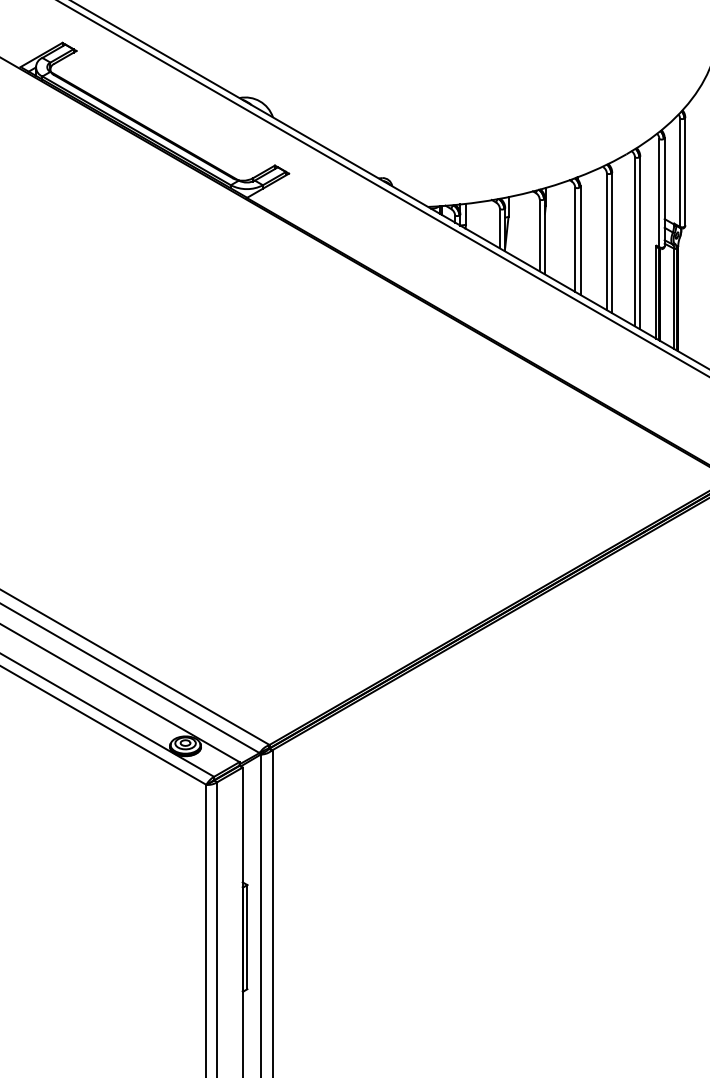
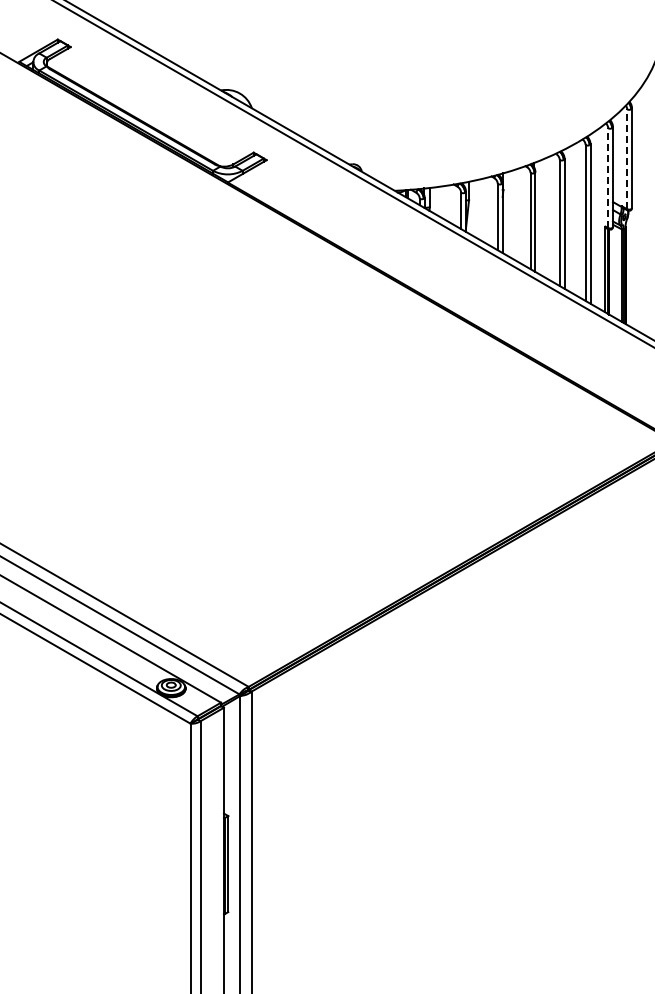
line: (680, 172) -> (627, 159), solid -> dashed
line: (659, 193) -> (608, 178), solid -> dashed

